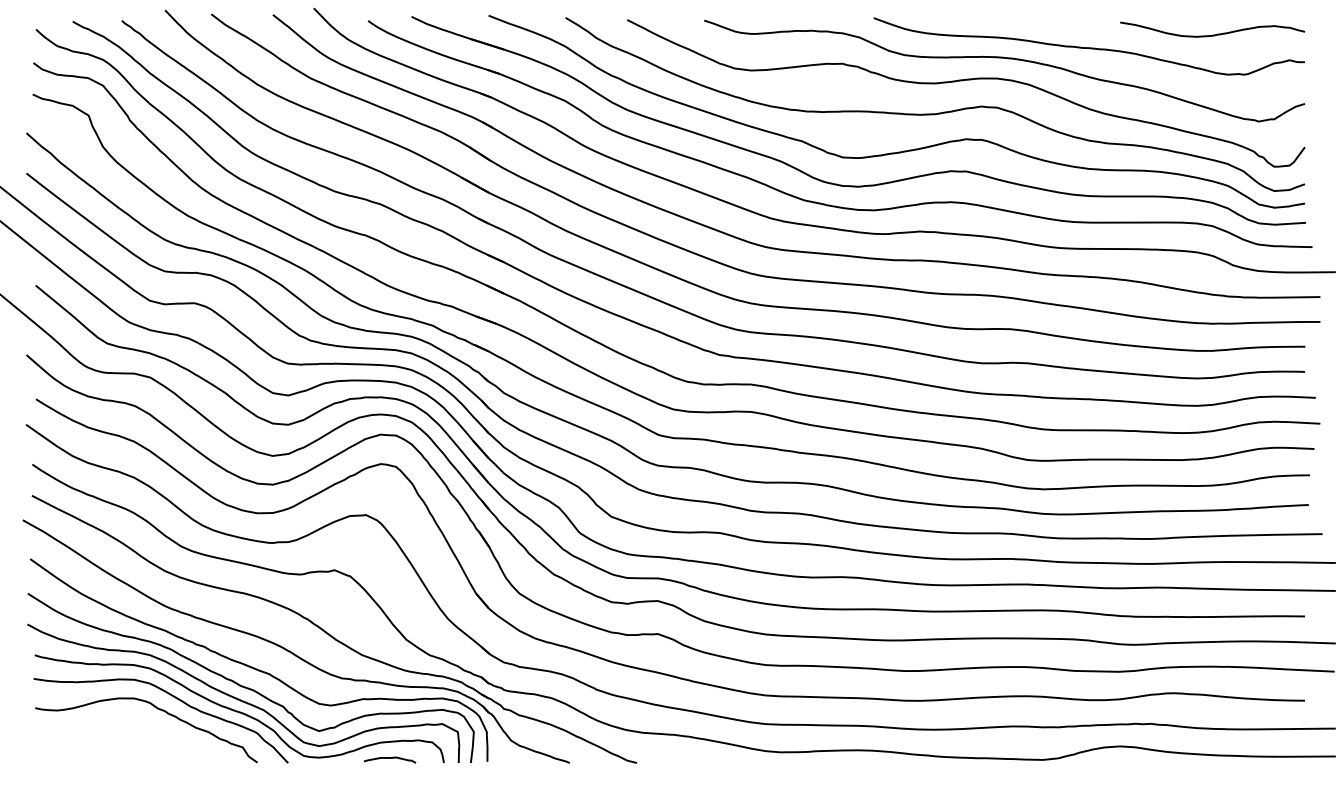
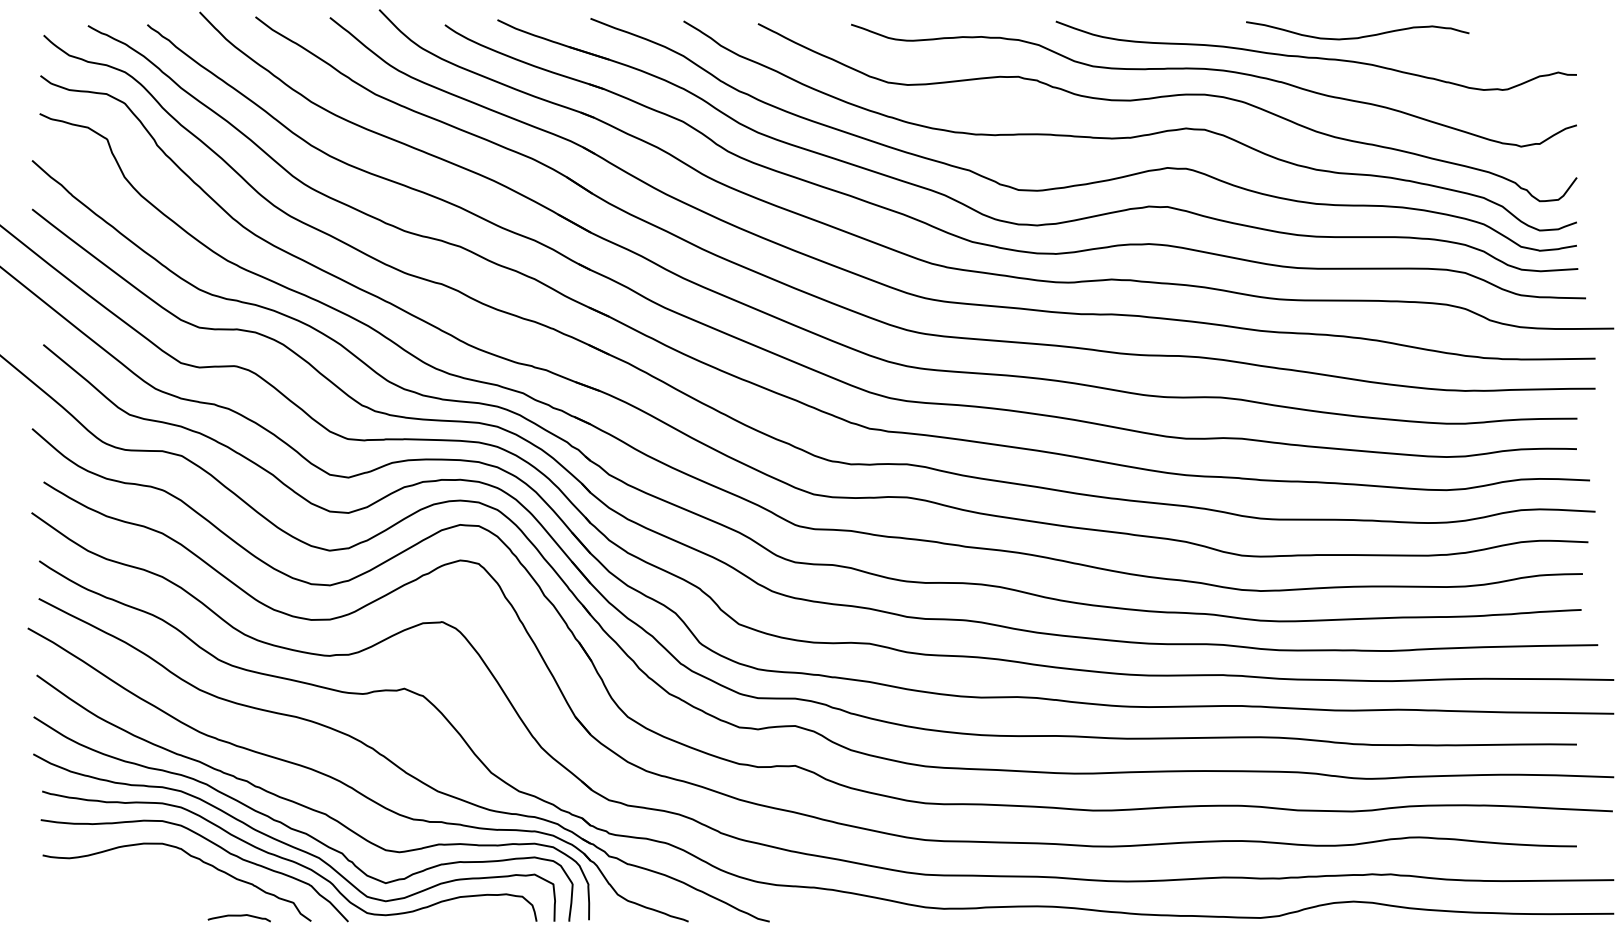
curve: (1212, 34) -> (1357, 36), moved
curve: (389, 758) -> (238, 916), moved

